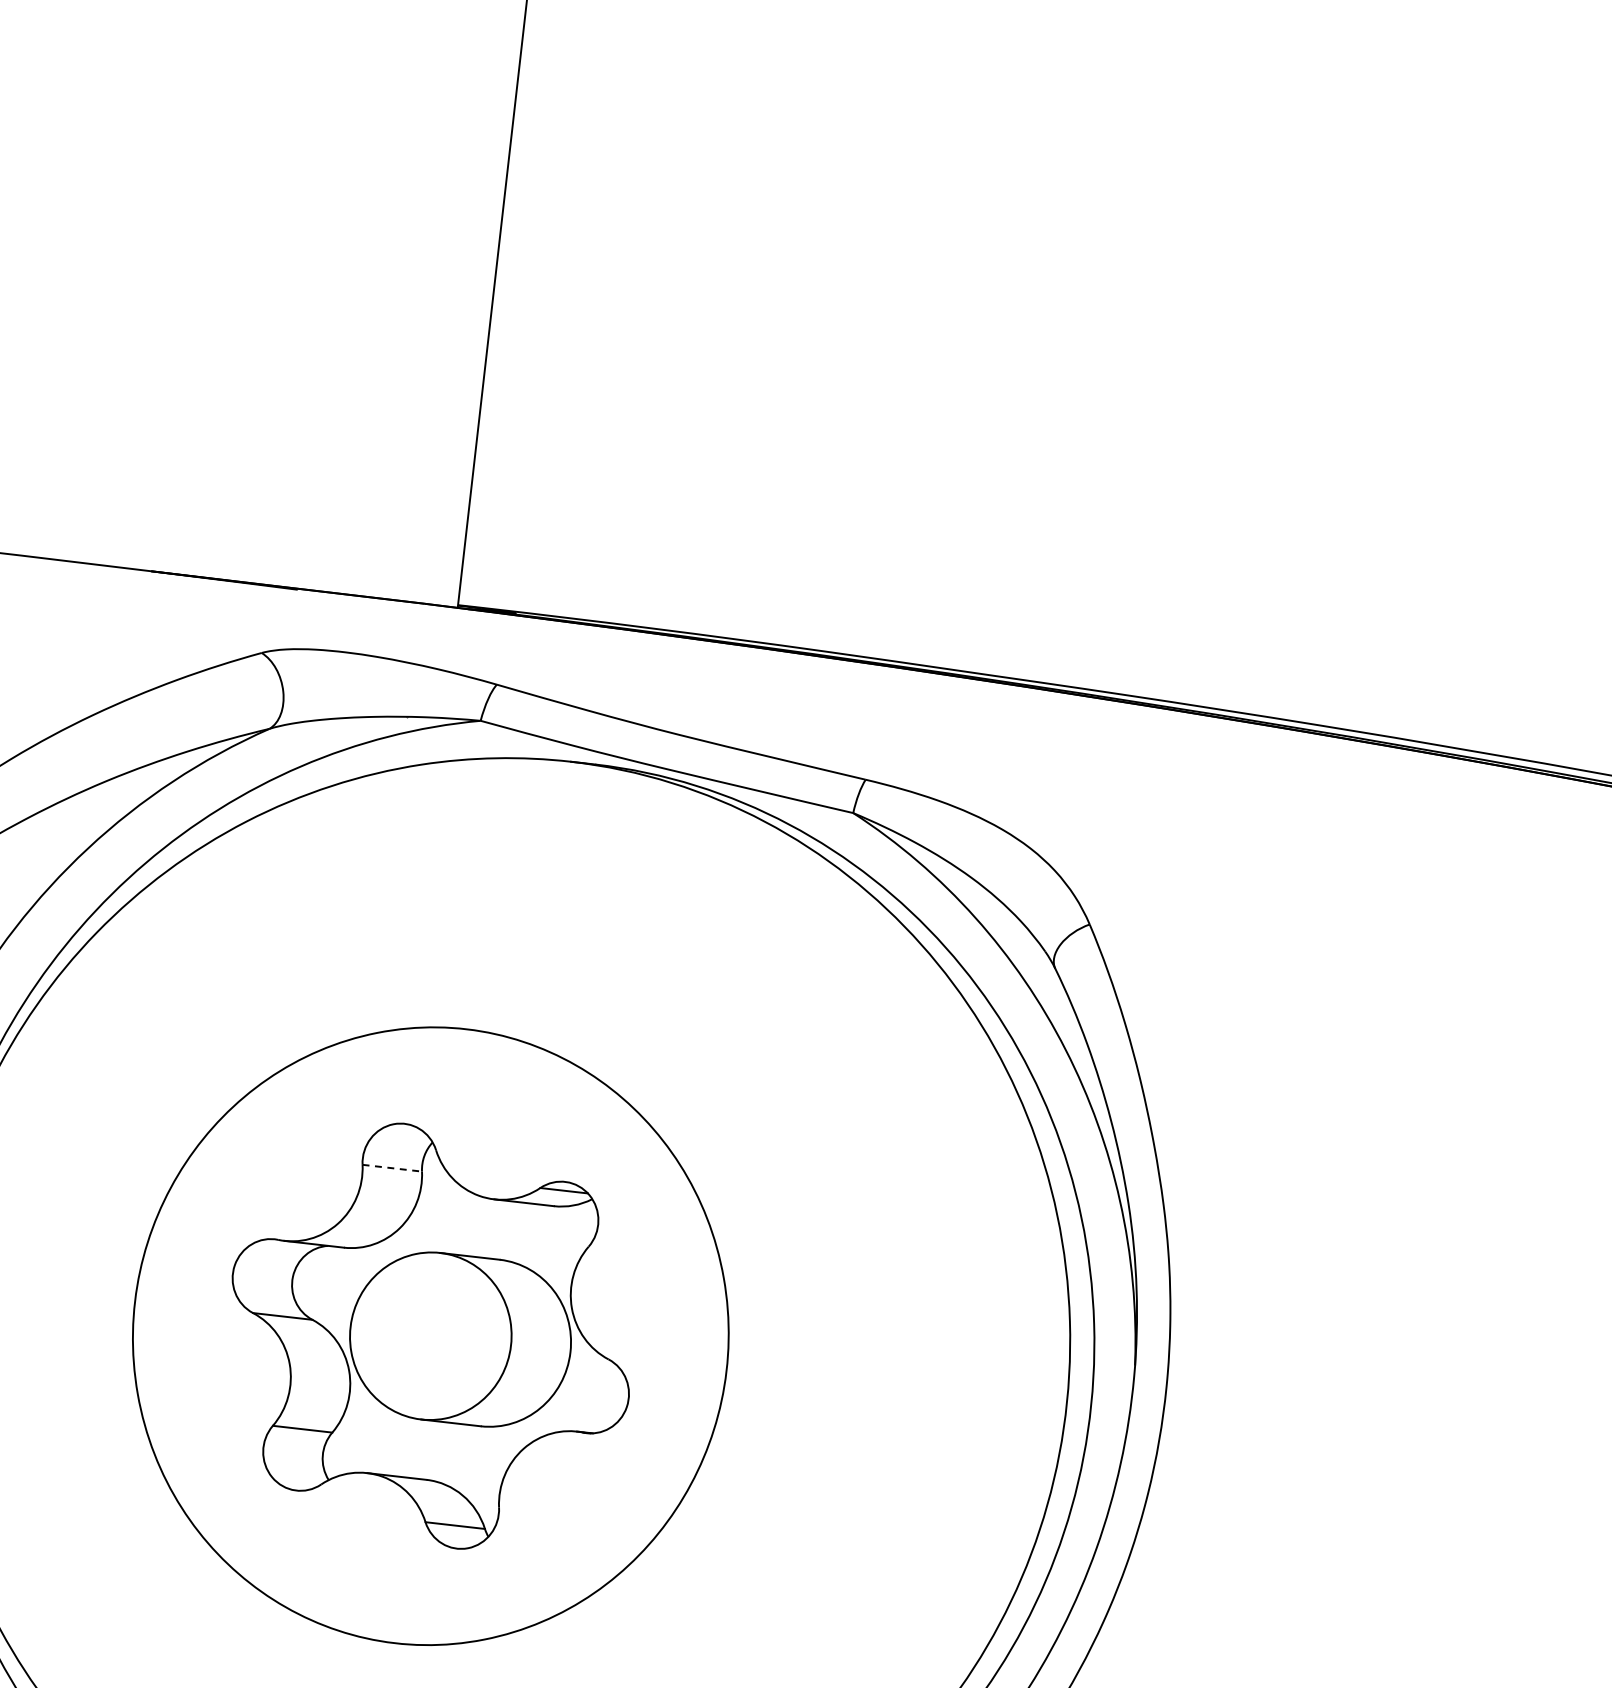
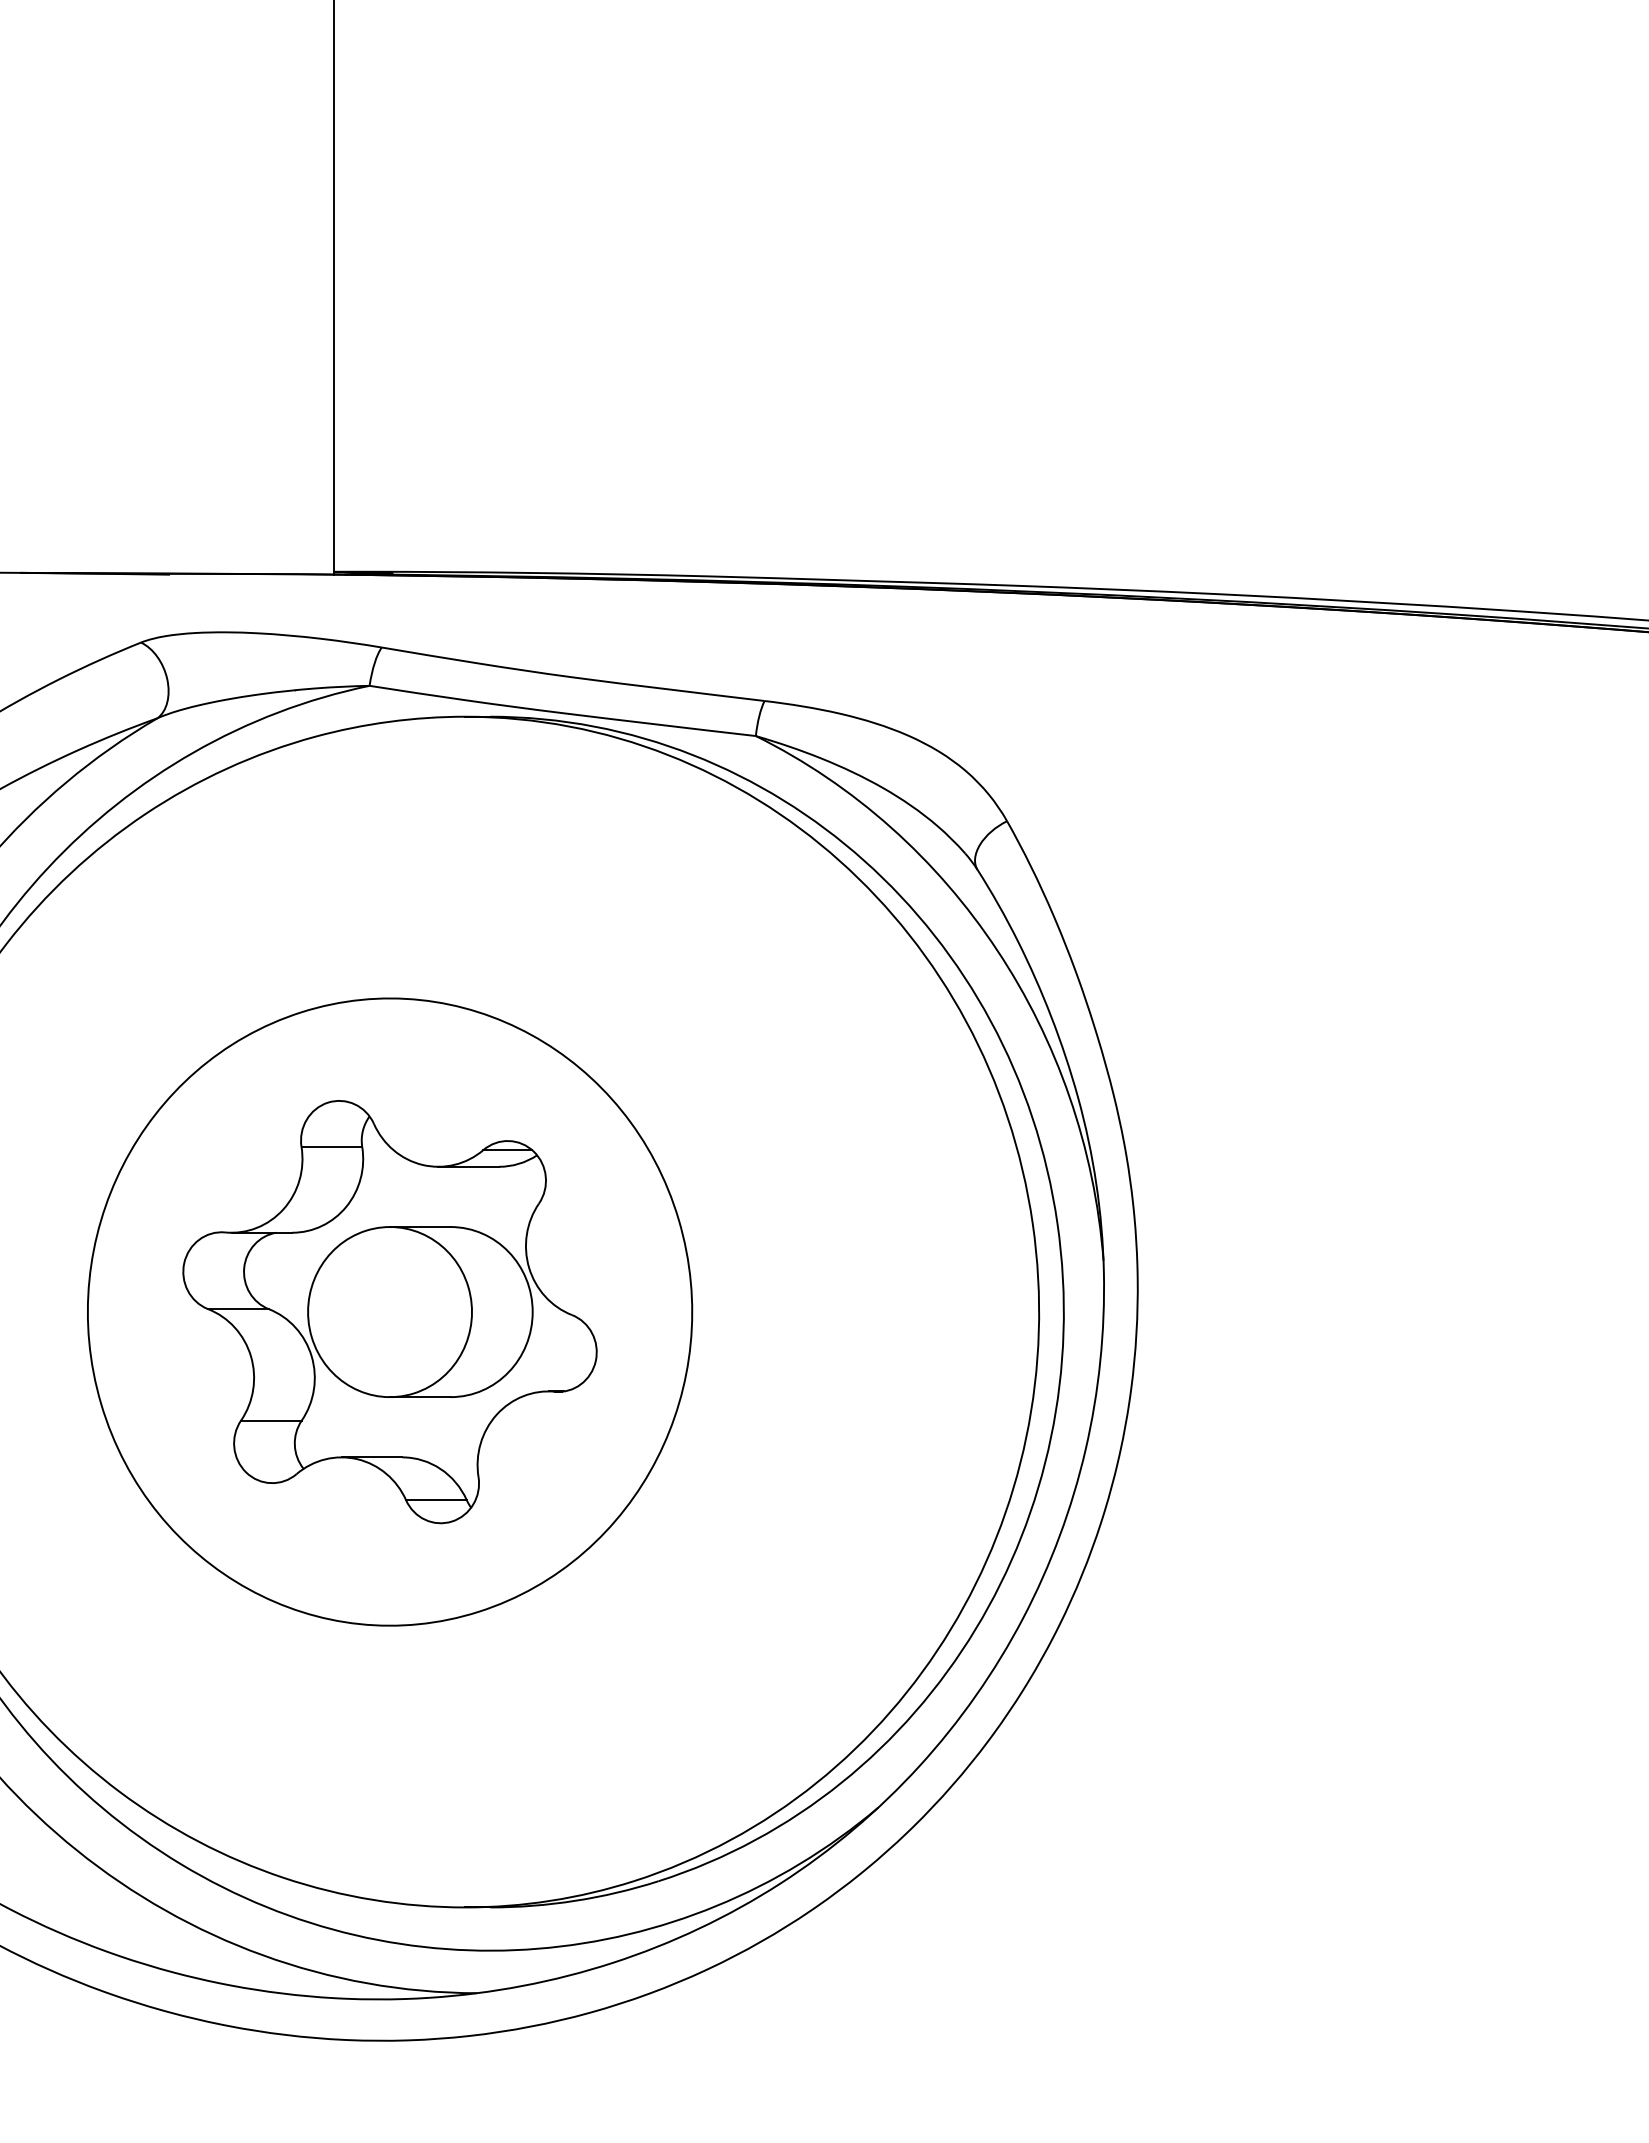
line: (392, 1168) -> (332, 1147), dashed -> solid

